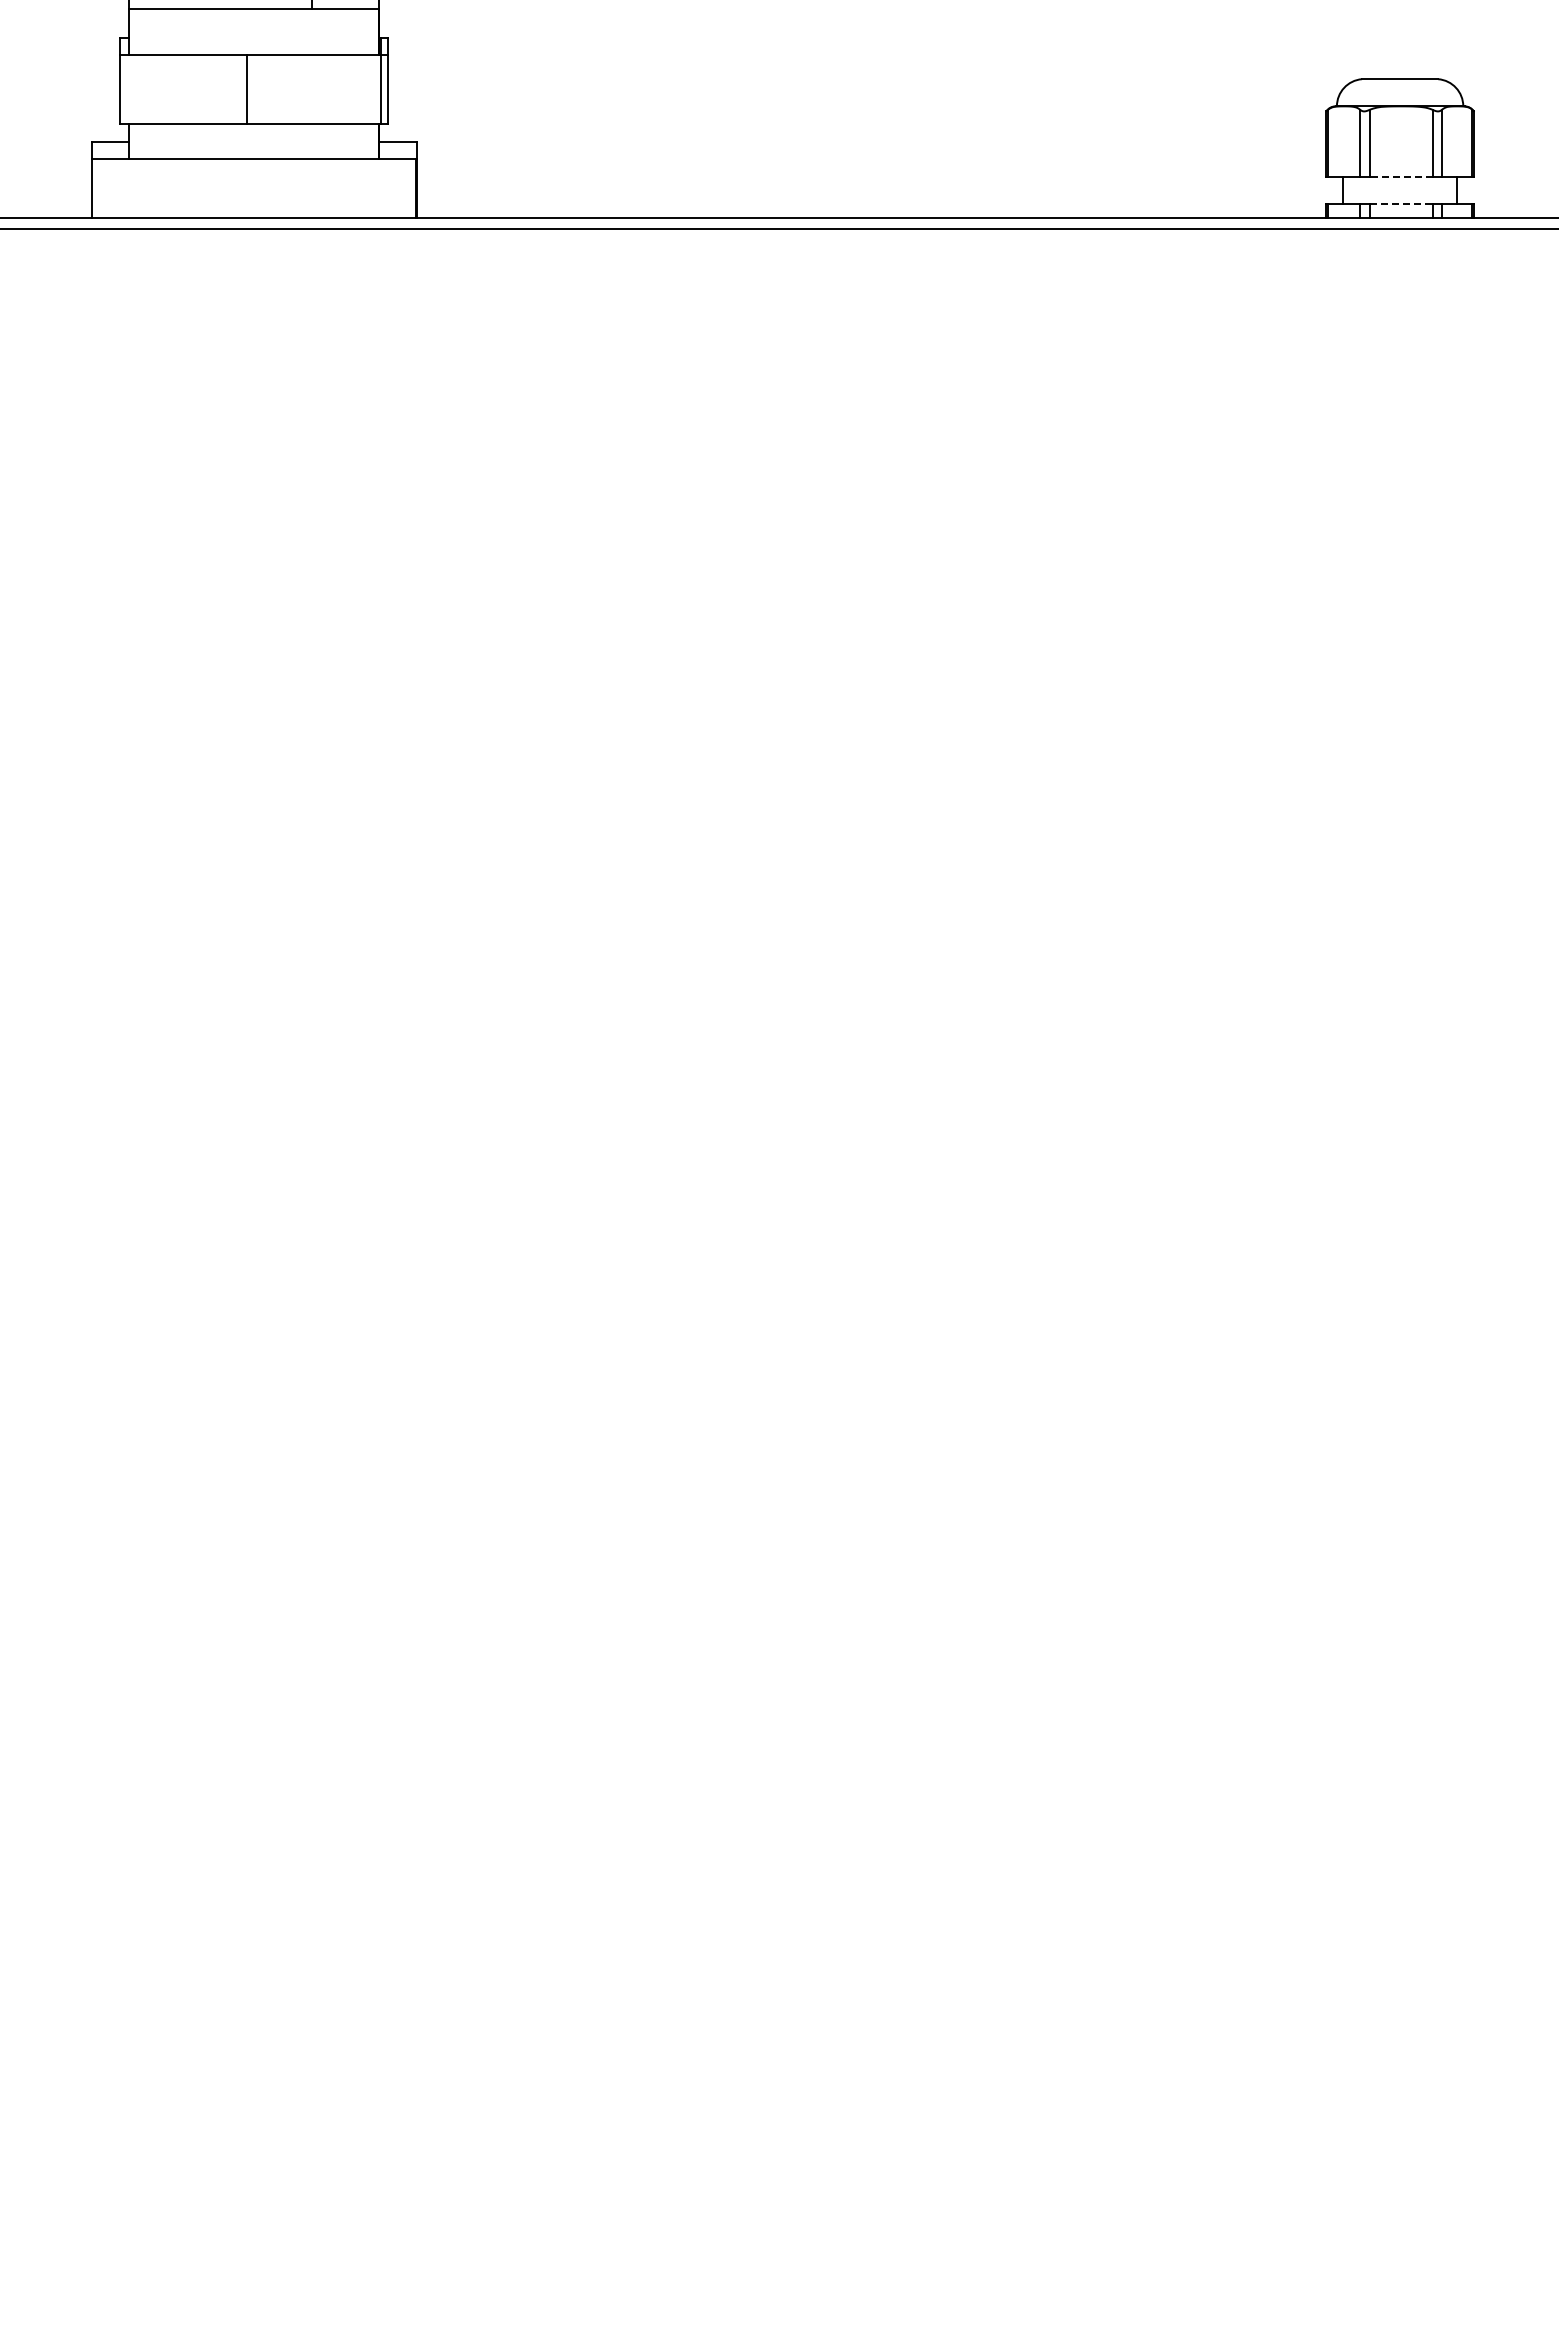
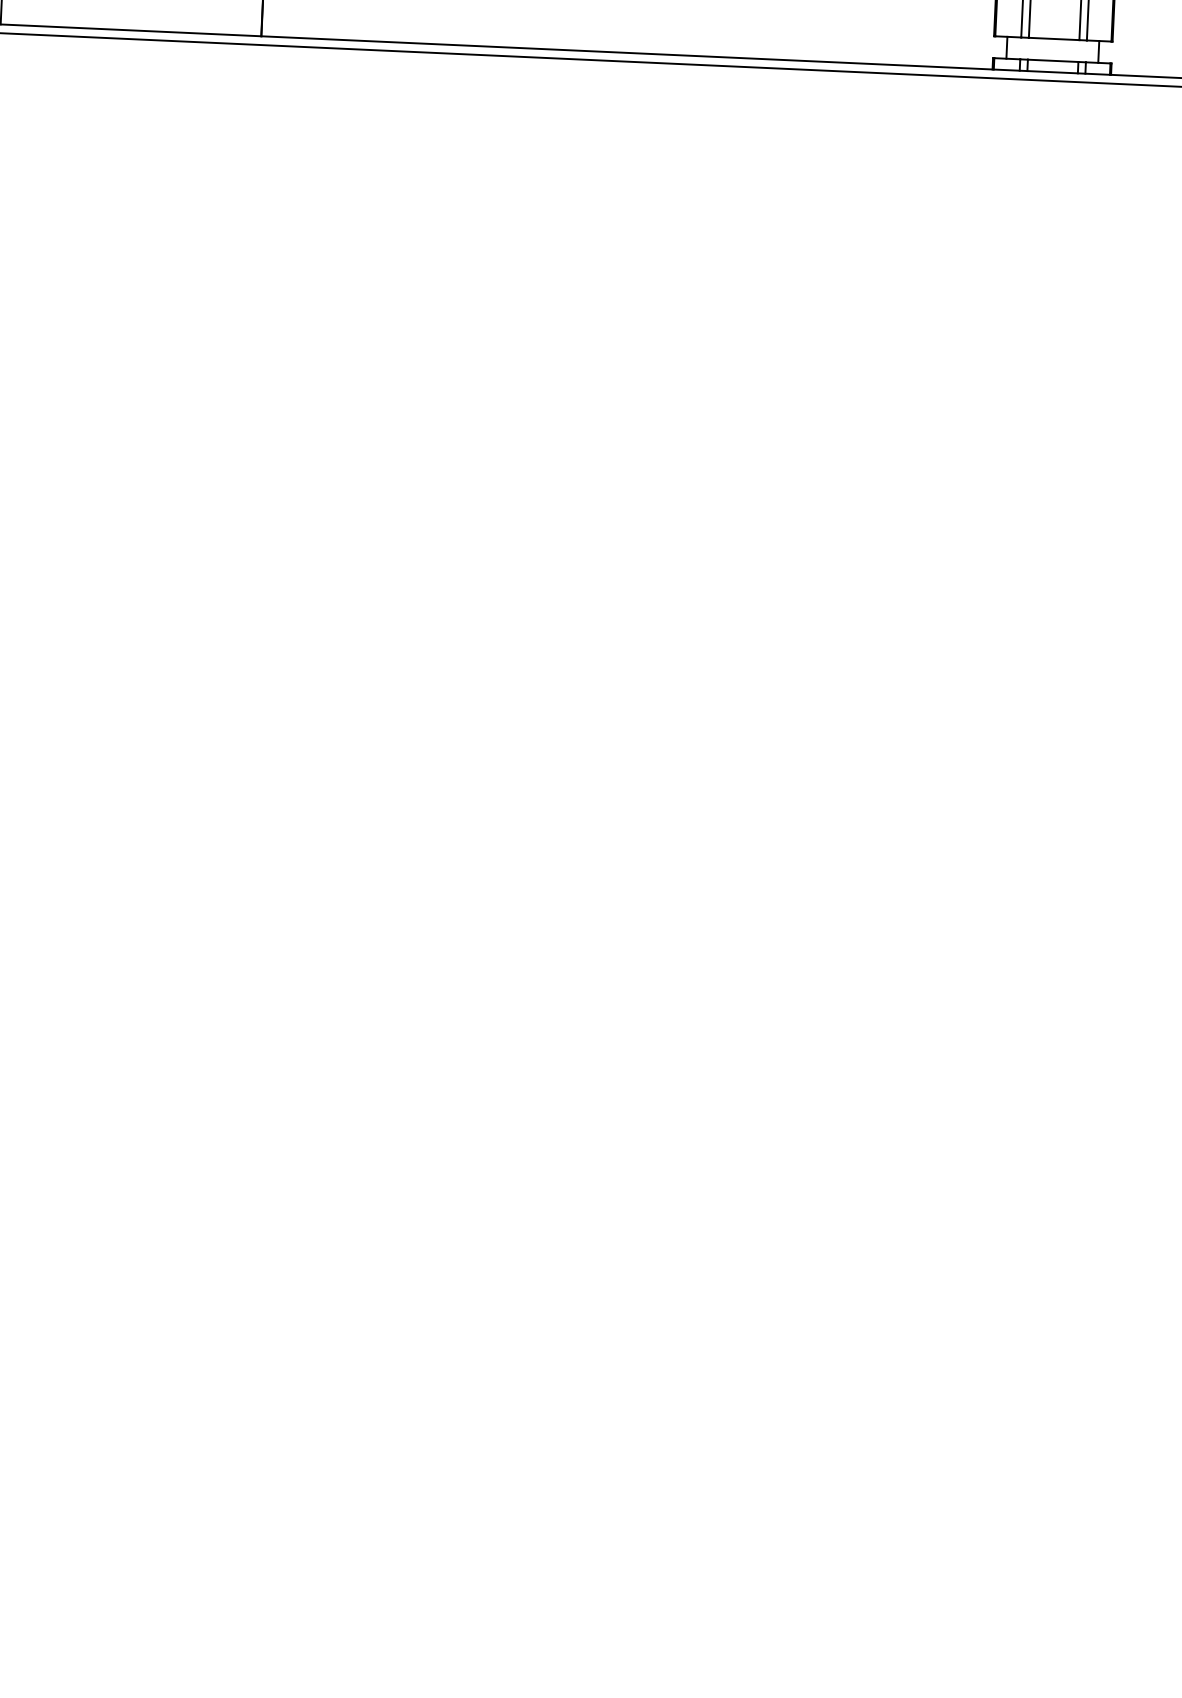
line: (1400, 177) -> (1053, 39), dashed -> solid
line: (1401, 204) -> (1053, 61), dashed -> solid

